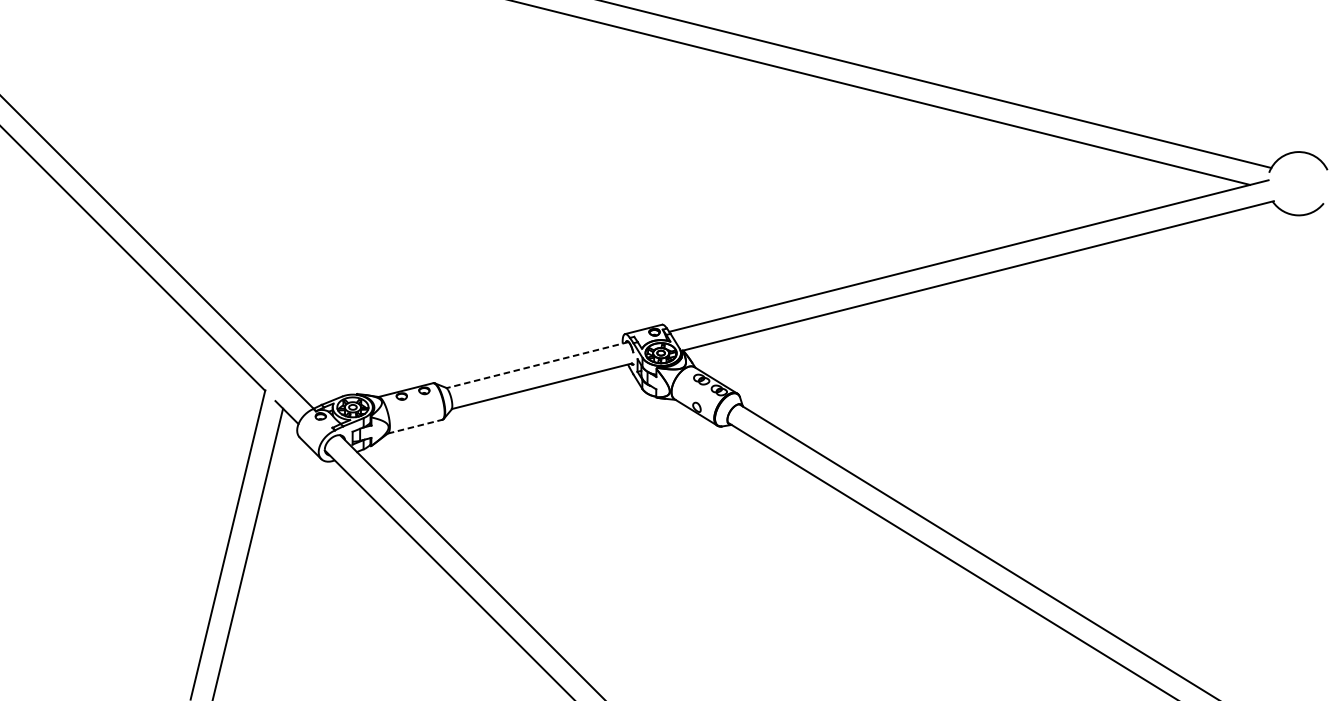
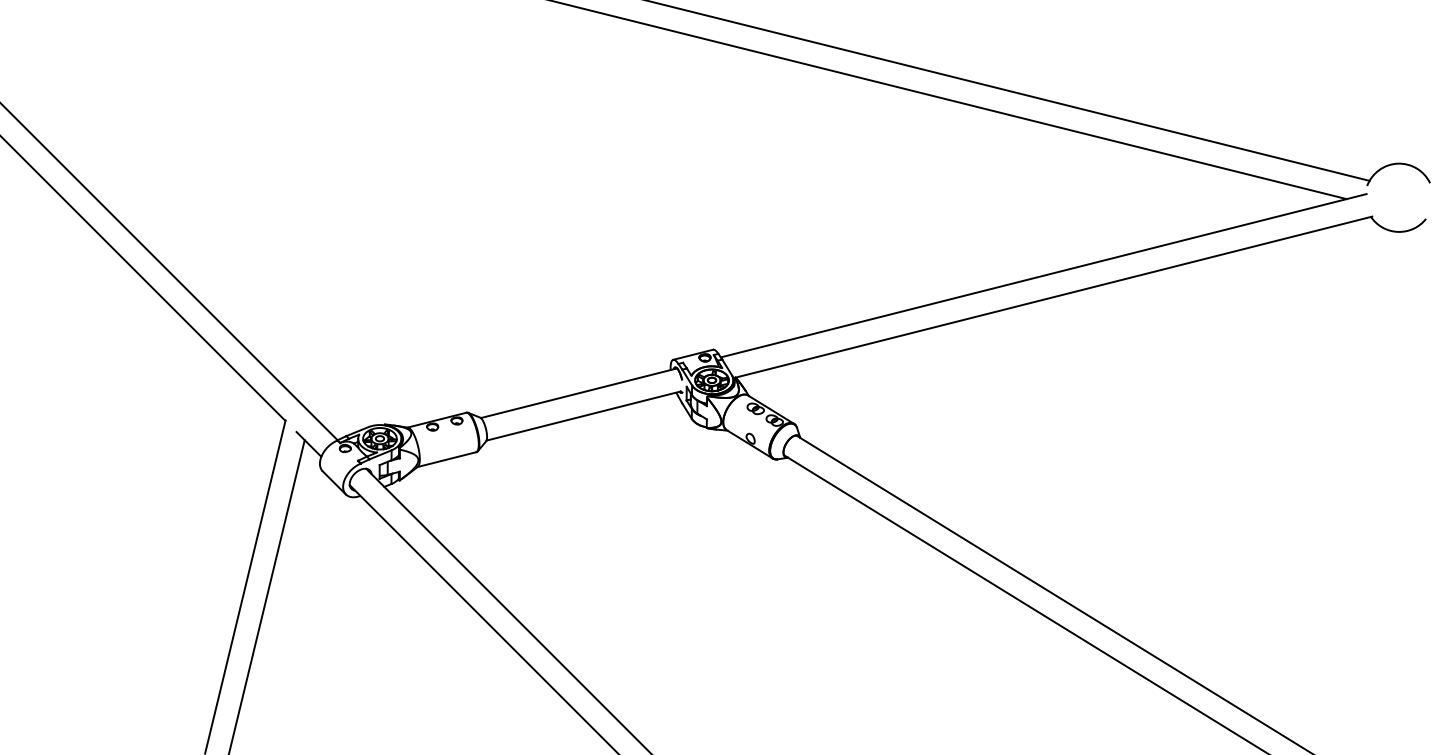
line: (537, 365) -> (578, 393), dashed -> solid
line: (415, 426) -> (447, 459), dashed -> solid

